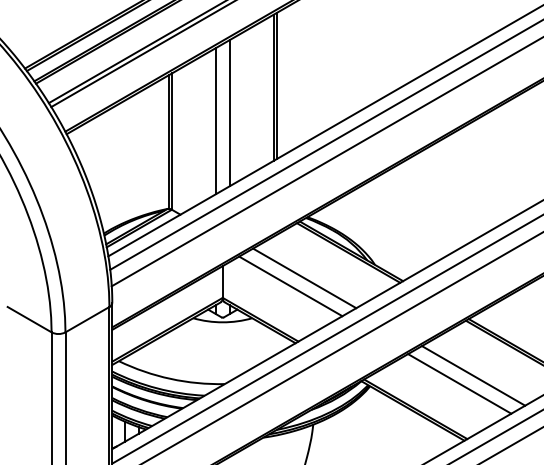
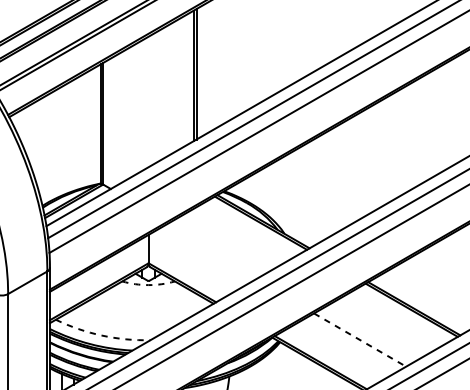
line: (229, 113) -> (154, 98), removed
line: (215, 121) -> (142, 105), removed
line: (304, 278) -> (221, 245), removed
line: (290, 286) -> (209, 253), removed
arc: (222, 322) -> (148, 285), solid -> dashed
line: (473, 375) -> (372, 332), removed
arc: (170, 378) -> (101, 335), solid -> dashed
line: (459, 383) -> (359, 339), solid -> dashed

